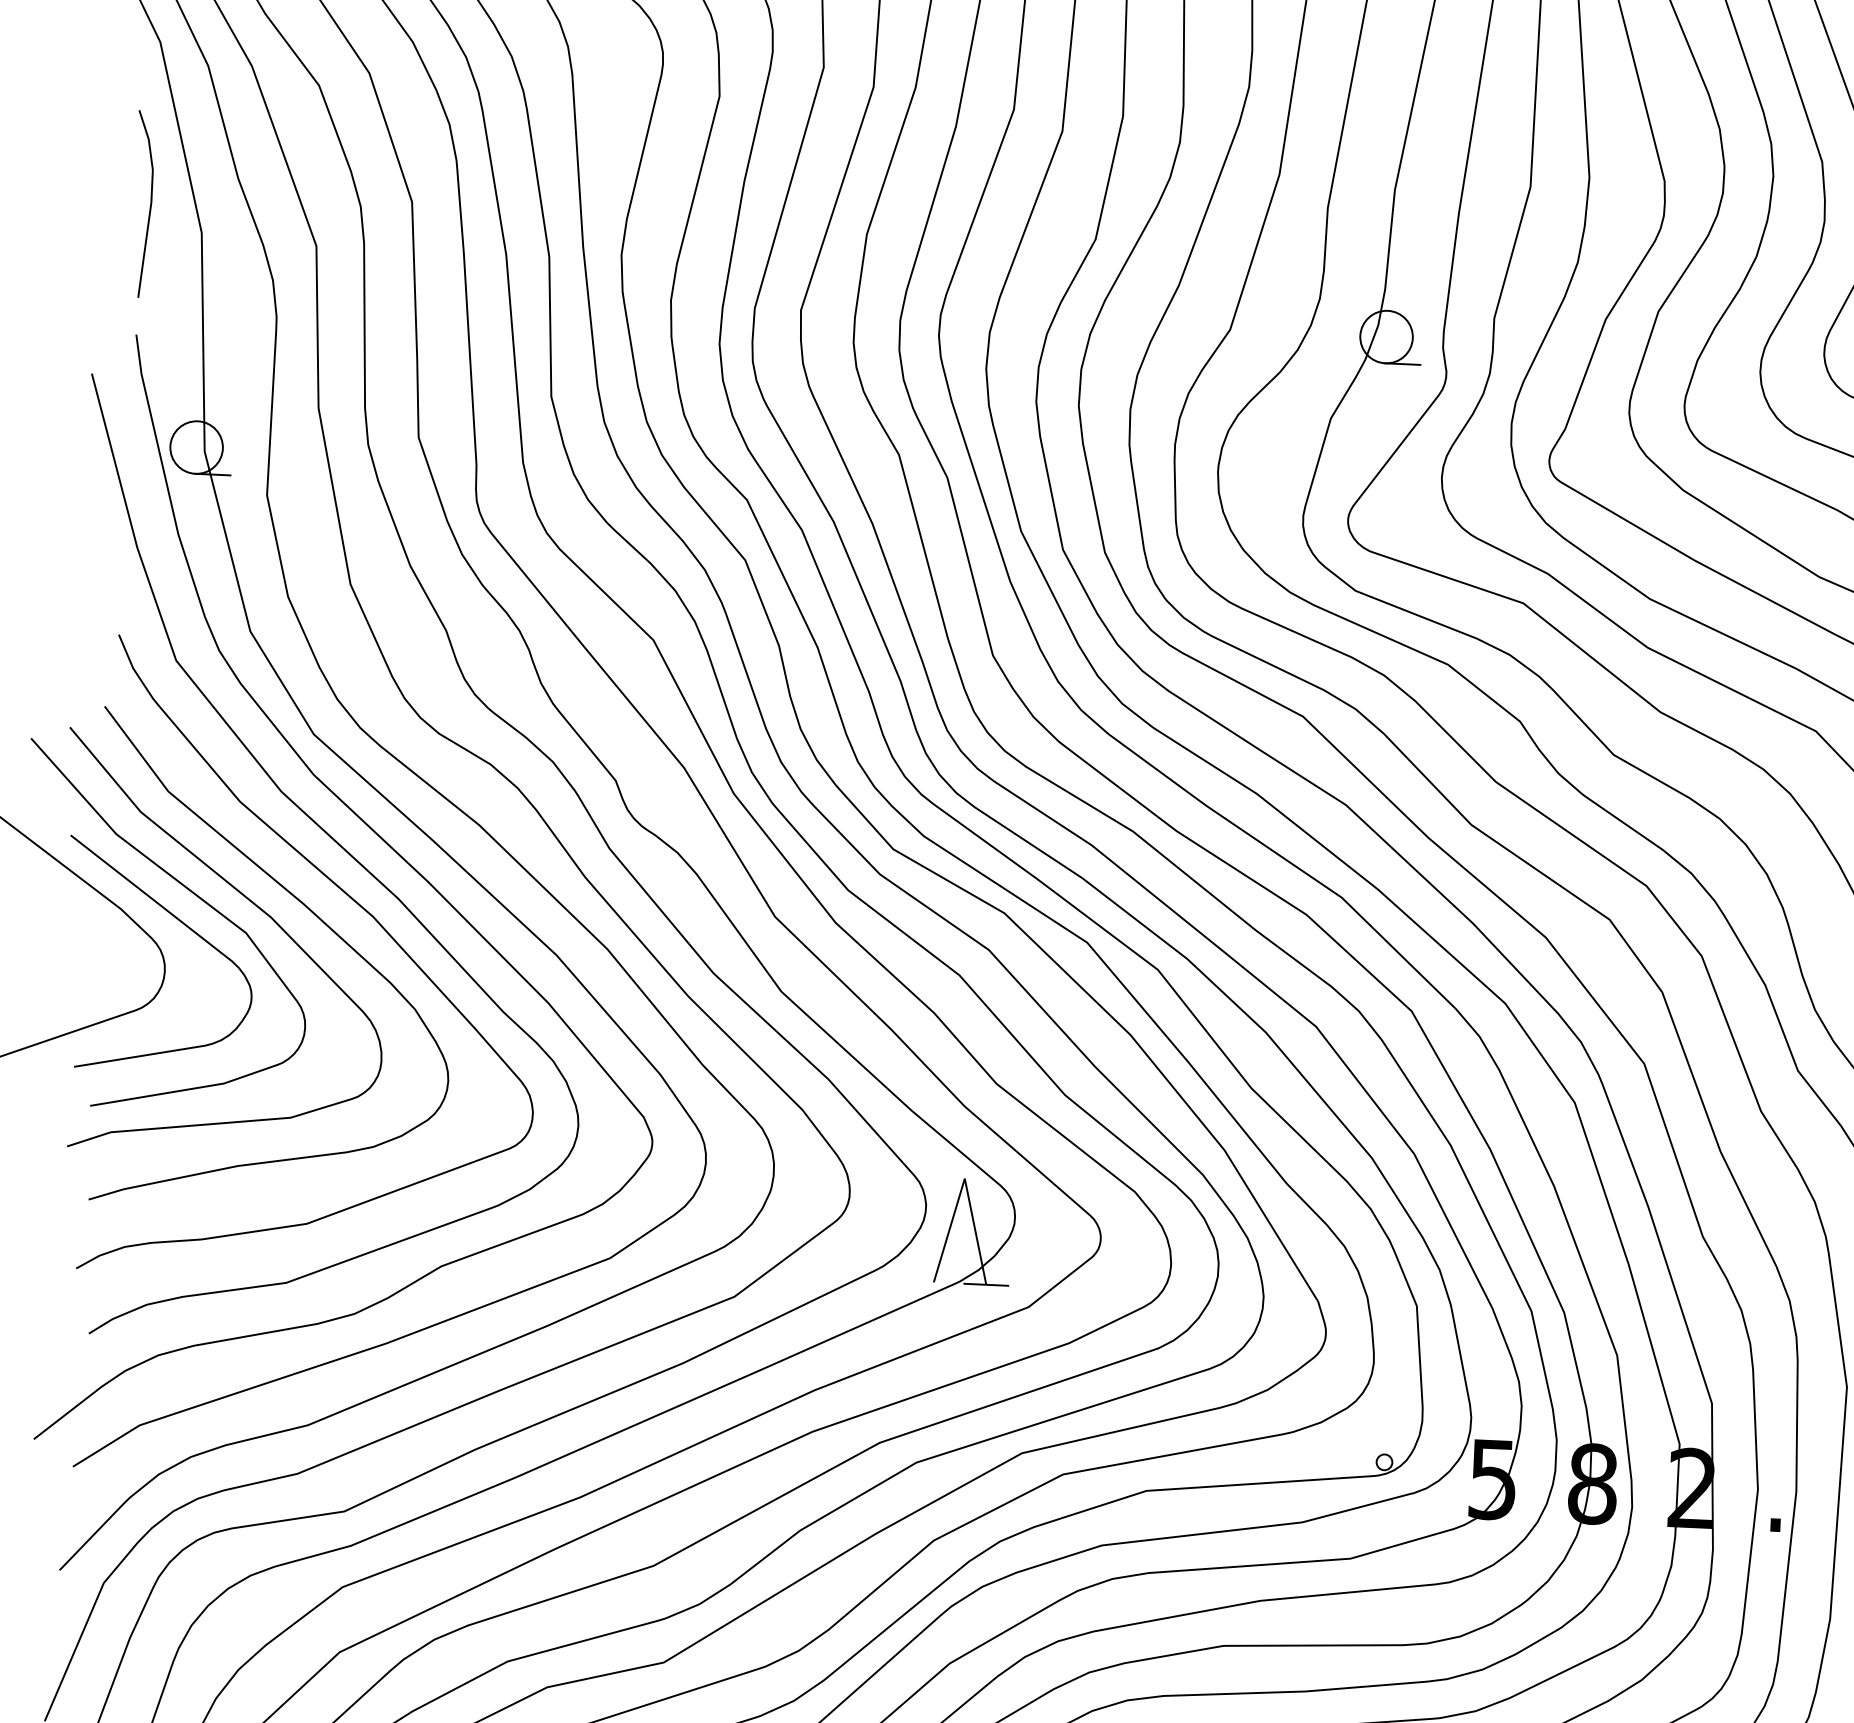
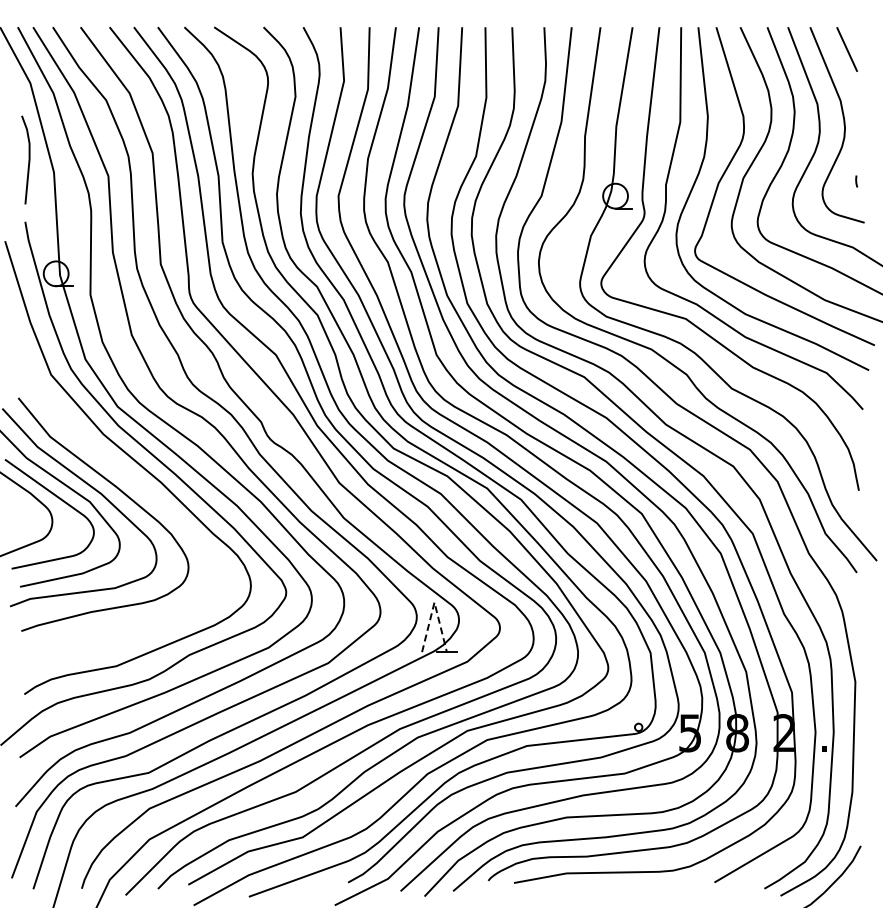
curve: (358, 907) -> (142, 487), removed
line: (964, 1178) -> (434, 602), solid -> dashed

